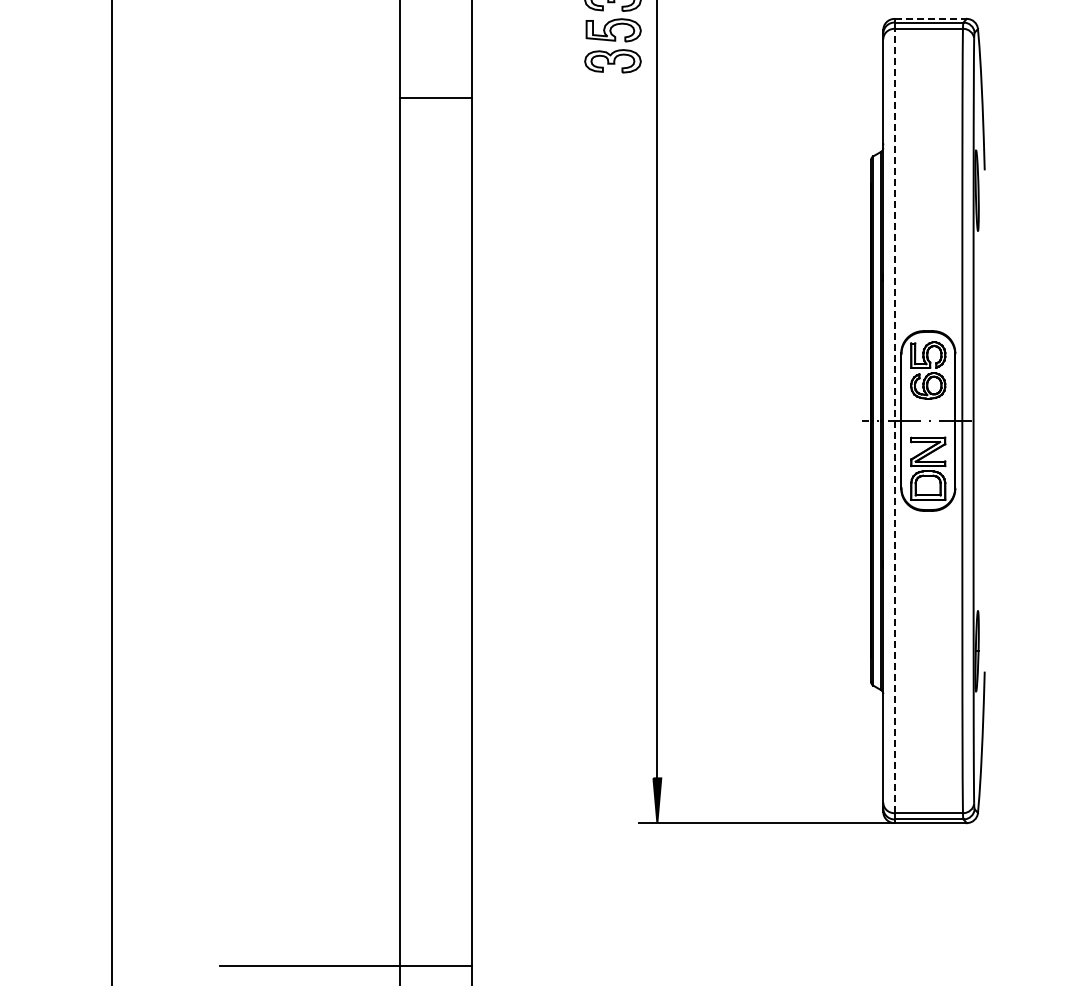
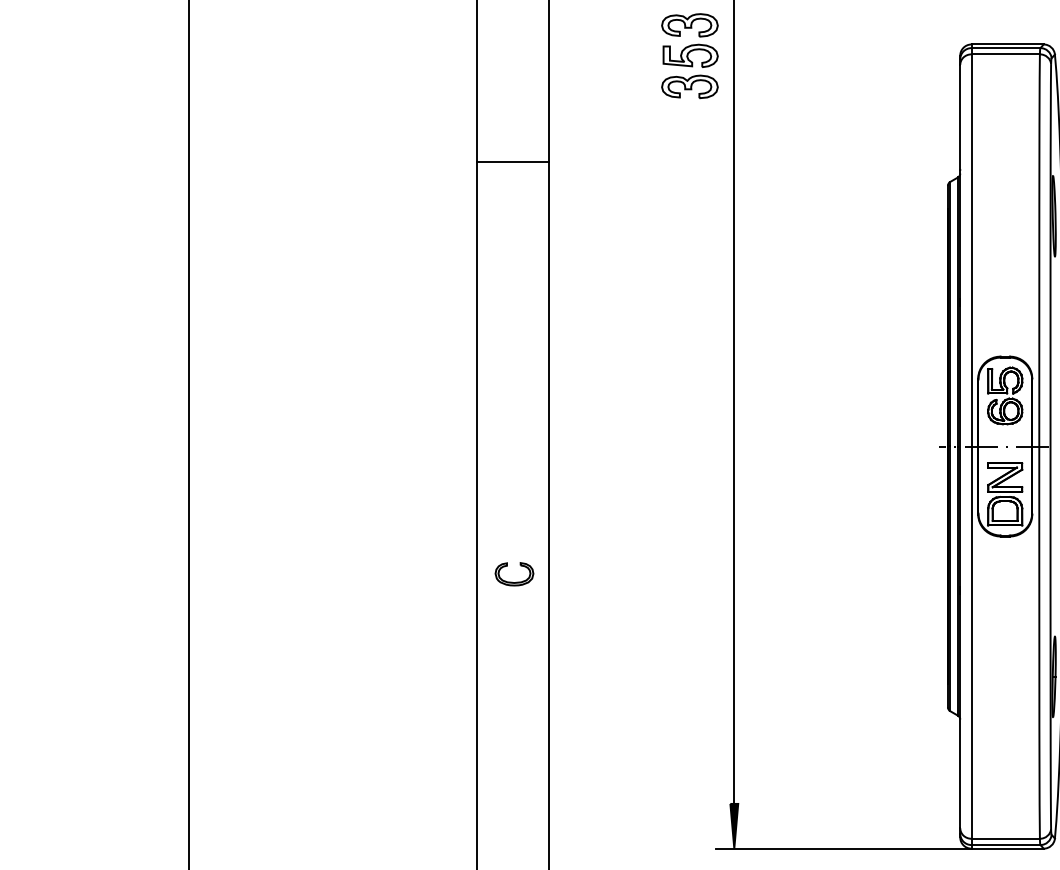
line: (931, 18) -> (1008, 44), dashed -> solid
line: (435, 97) -> (512, 162), moved
line: (894, 420) -> (971, 446), dashed -> solid
part: (437, 556) -> (514, 582), added

